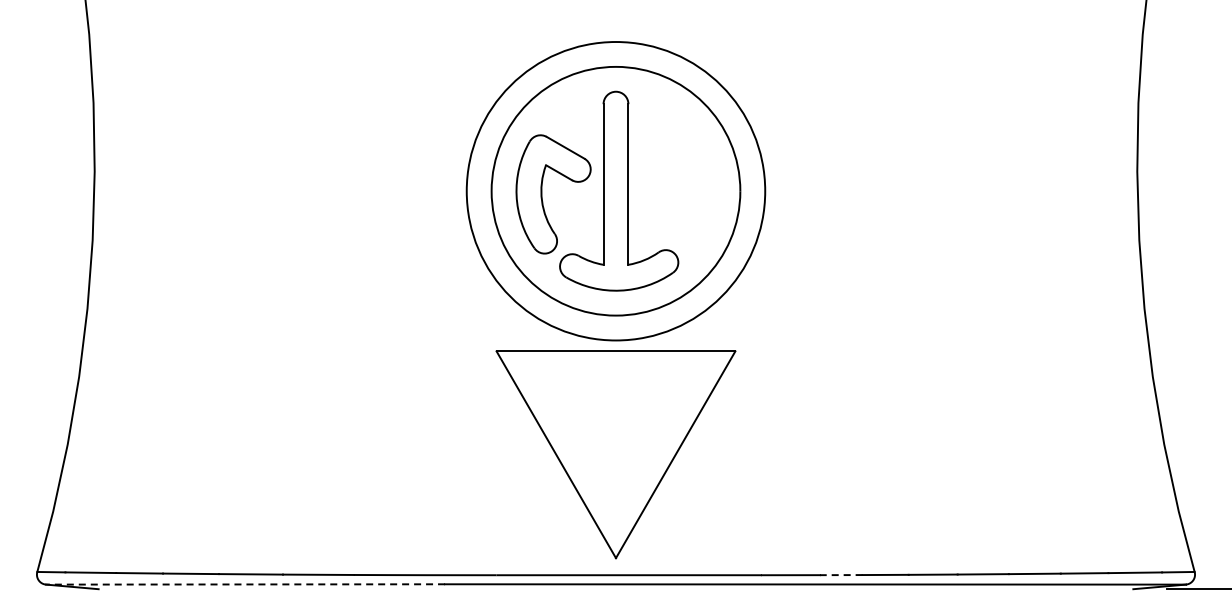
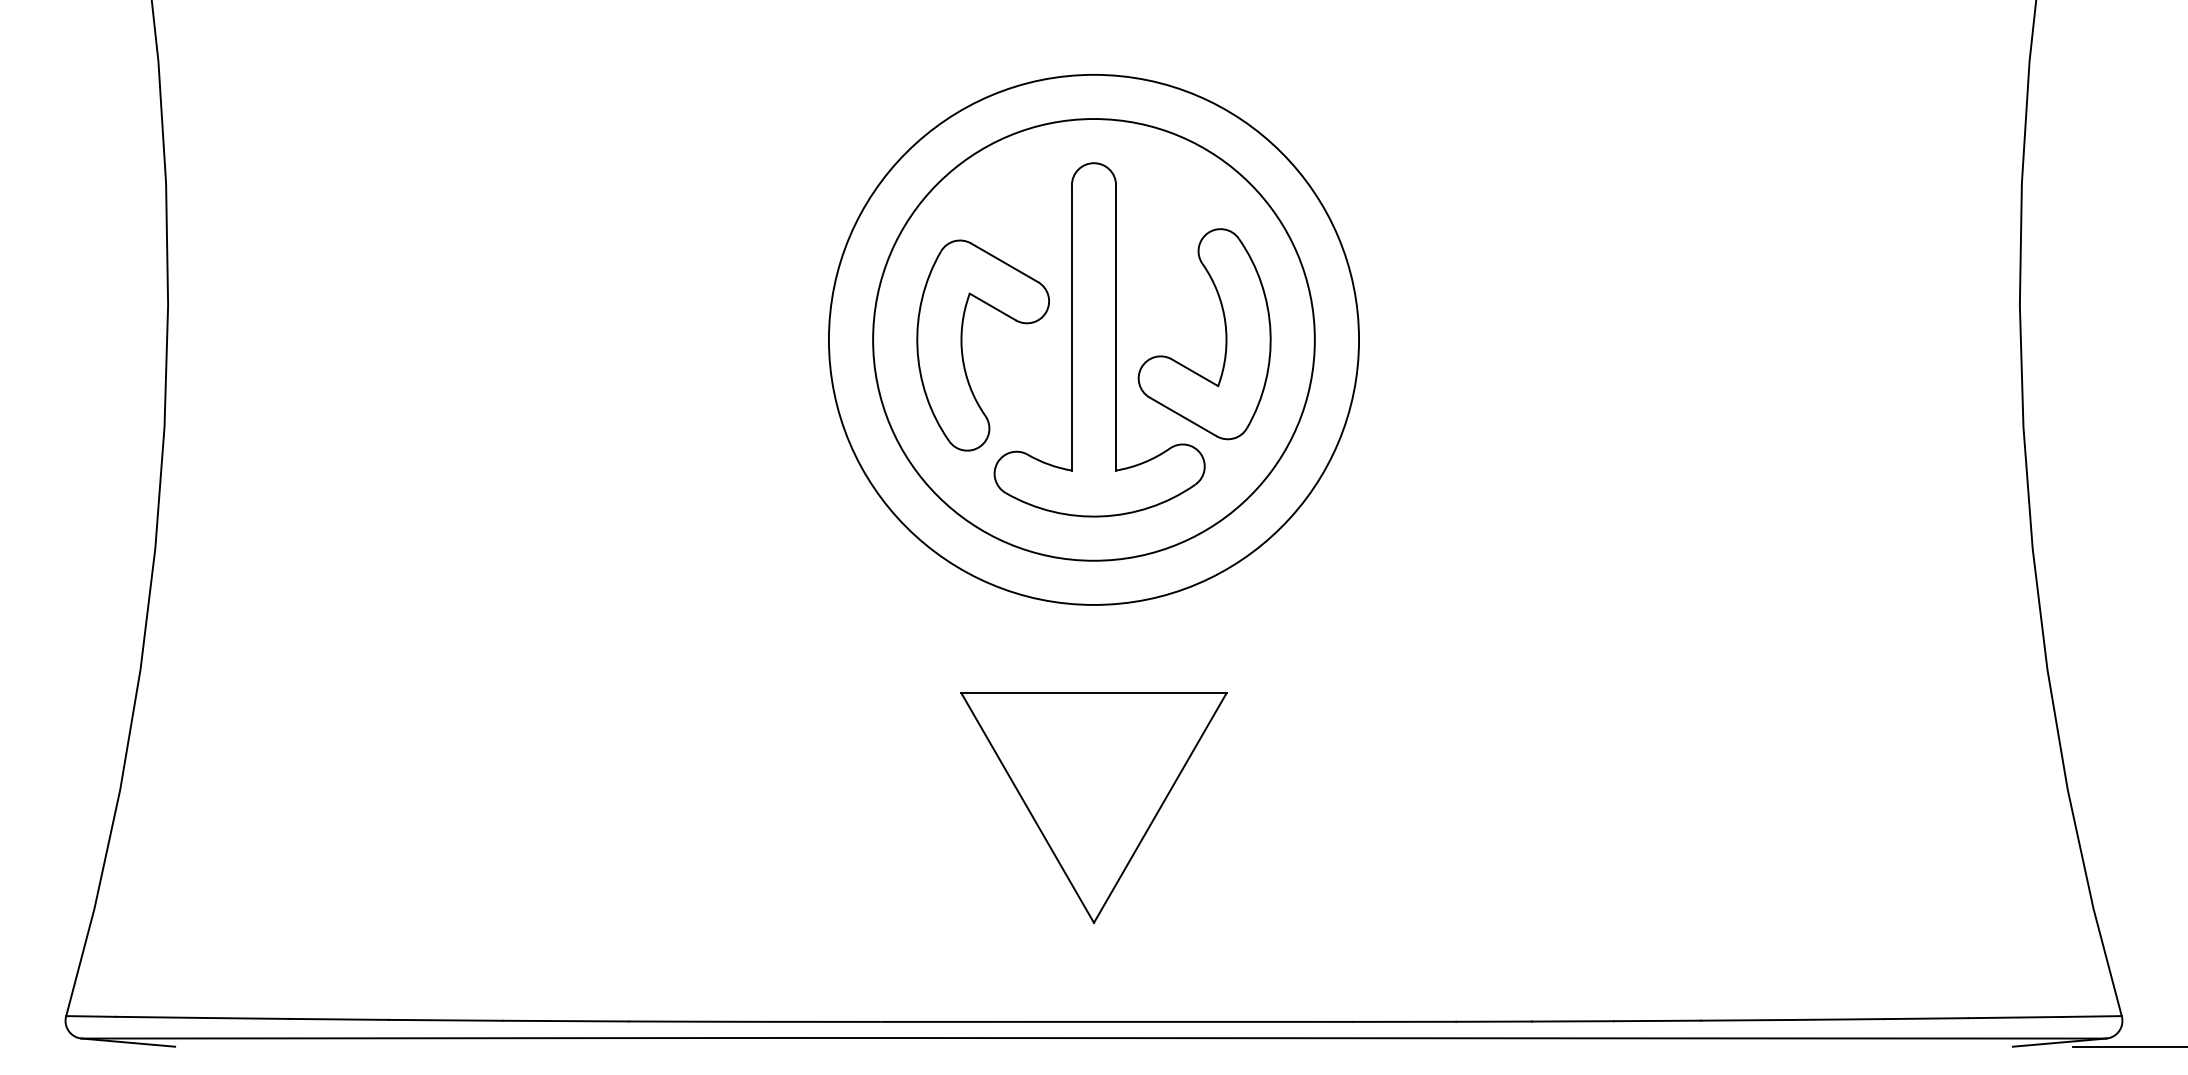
part: (689, 188) -> (1224, 335), added
part: (615, 454) -> (1093, 807), size x0.62
line: (840, 575) -> (1492, 1022), dashed -> solid
line: (245, 584) -> (435, 1038), dashed -> solid

